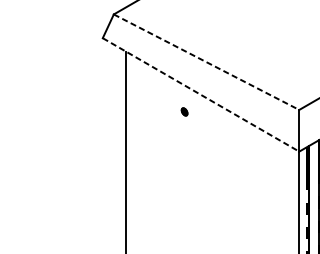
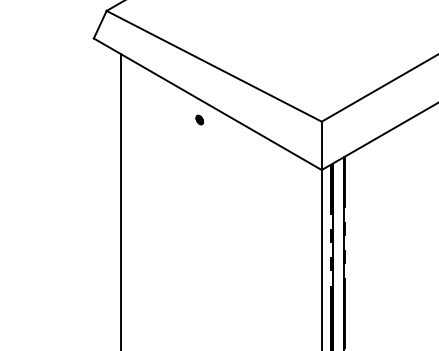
line: (206, 62) -> (214, 66), dashed -> solid
line: (200, 95) -> (207, 104), dashed -> solid
part: (184, 111) -> (199, 119), moved

